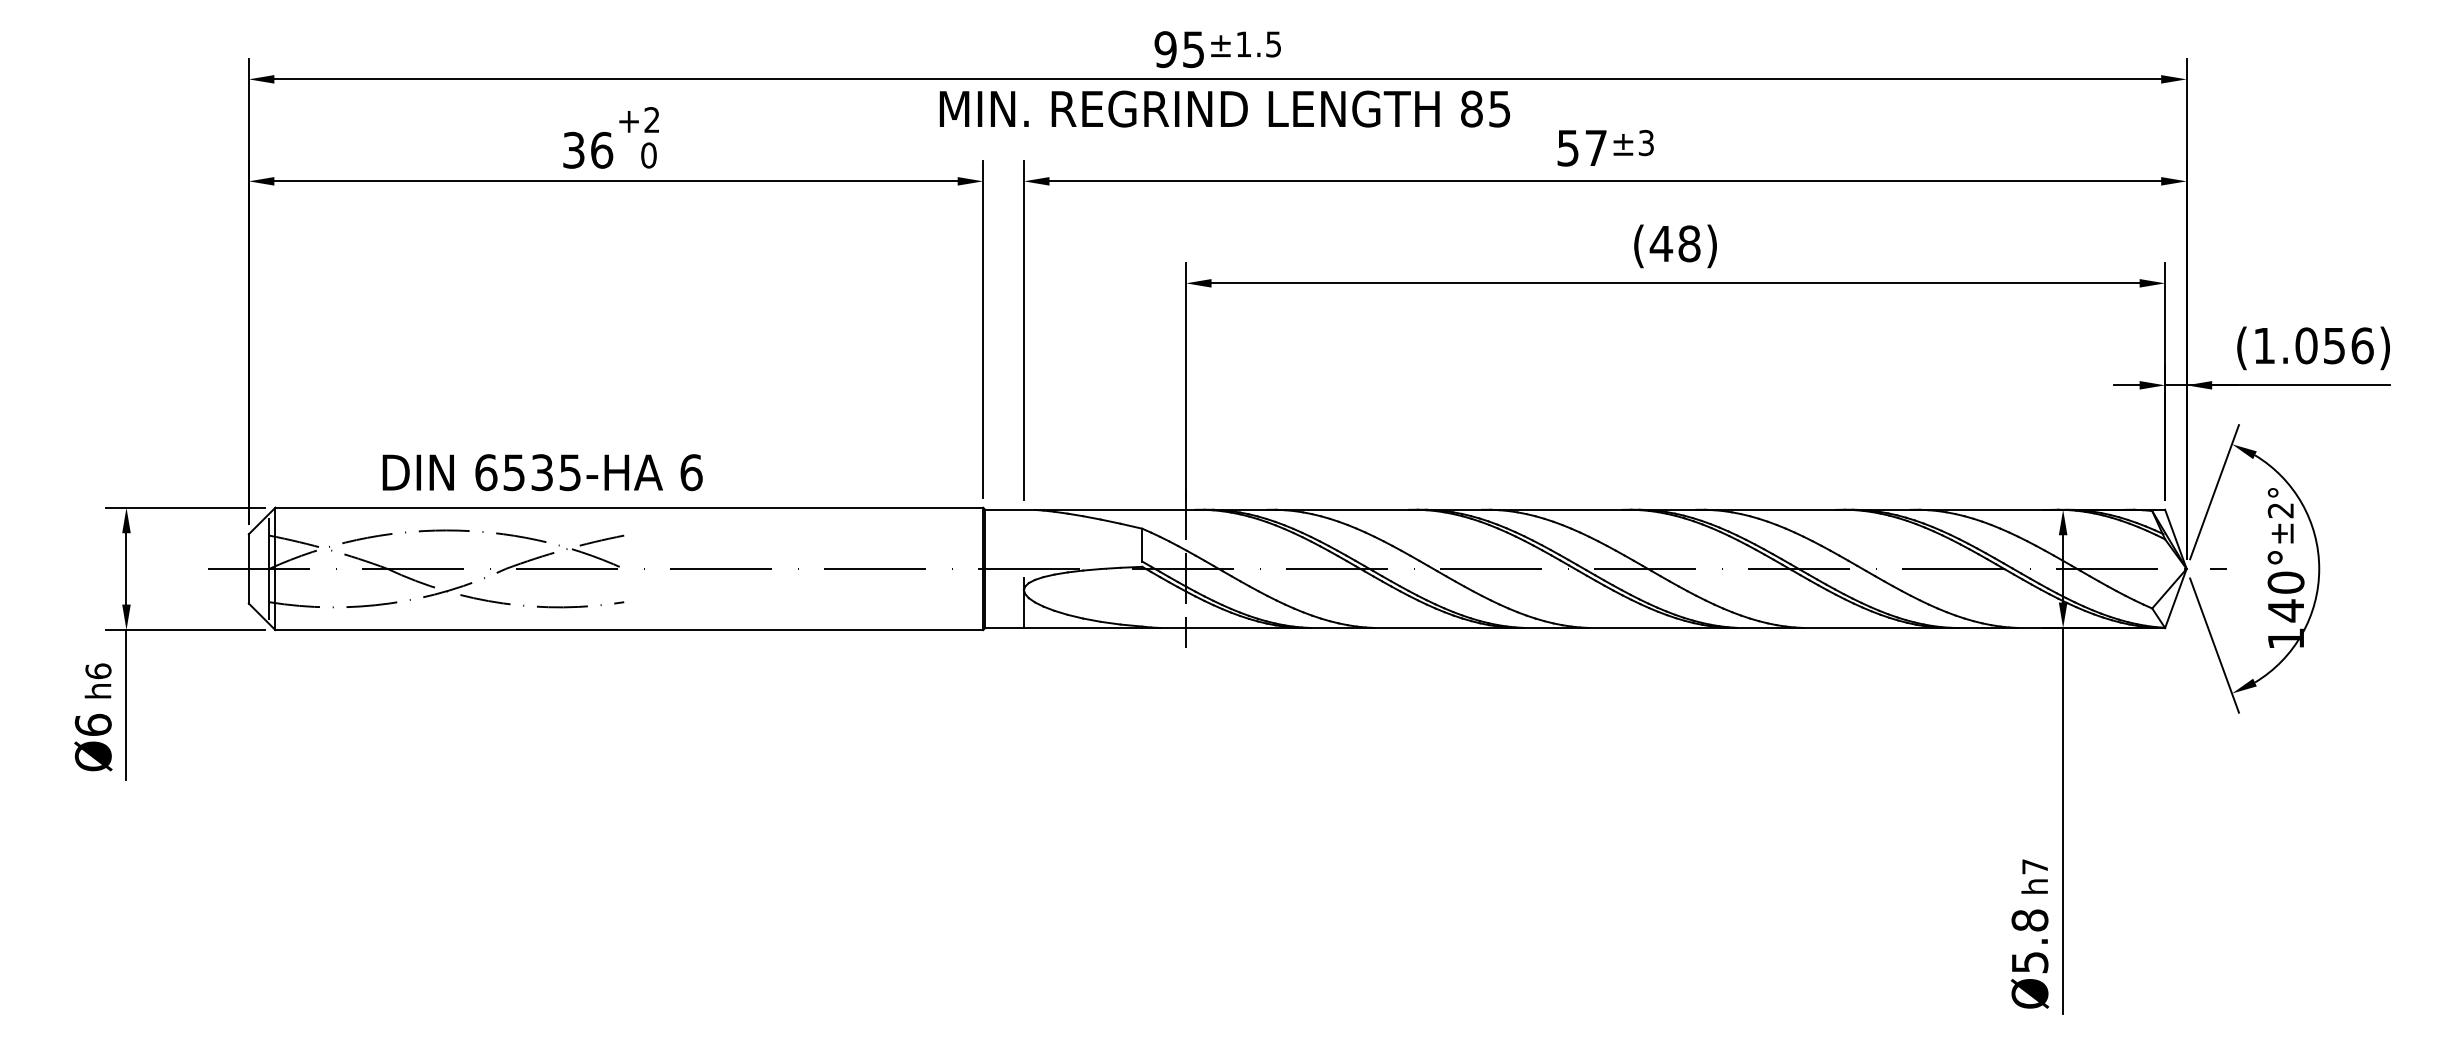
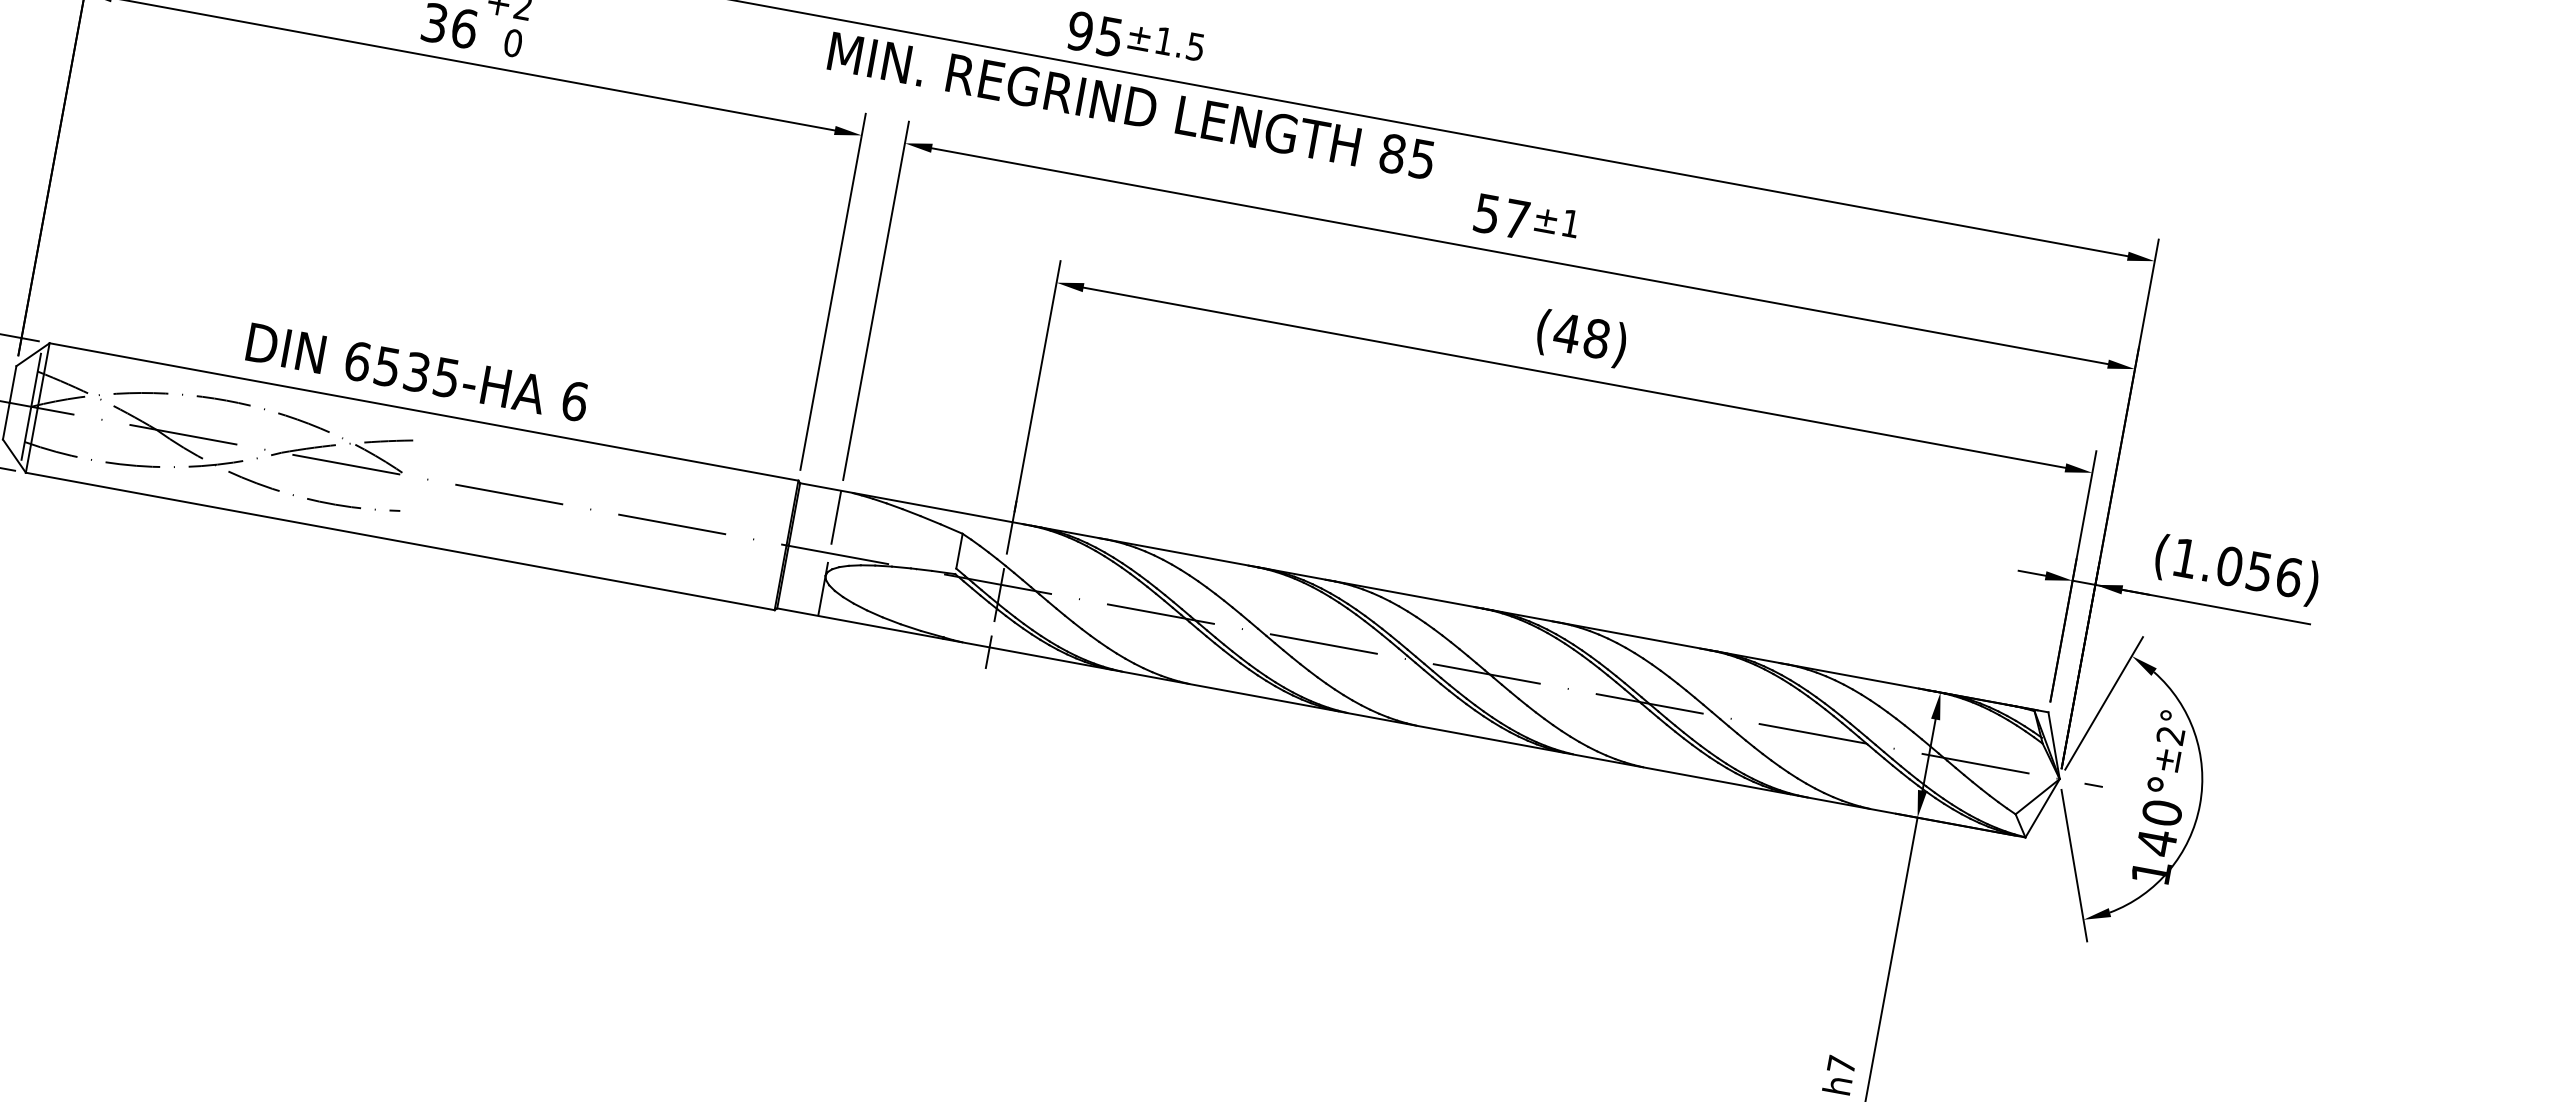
text: (1645, 143) -> (1569, 223), ±3 -> ±1
text: (542, 472) -> (417, 372), moved
line: (1023, 538) -> (835, 521), added

